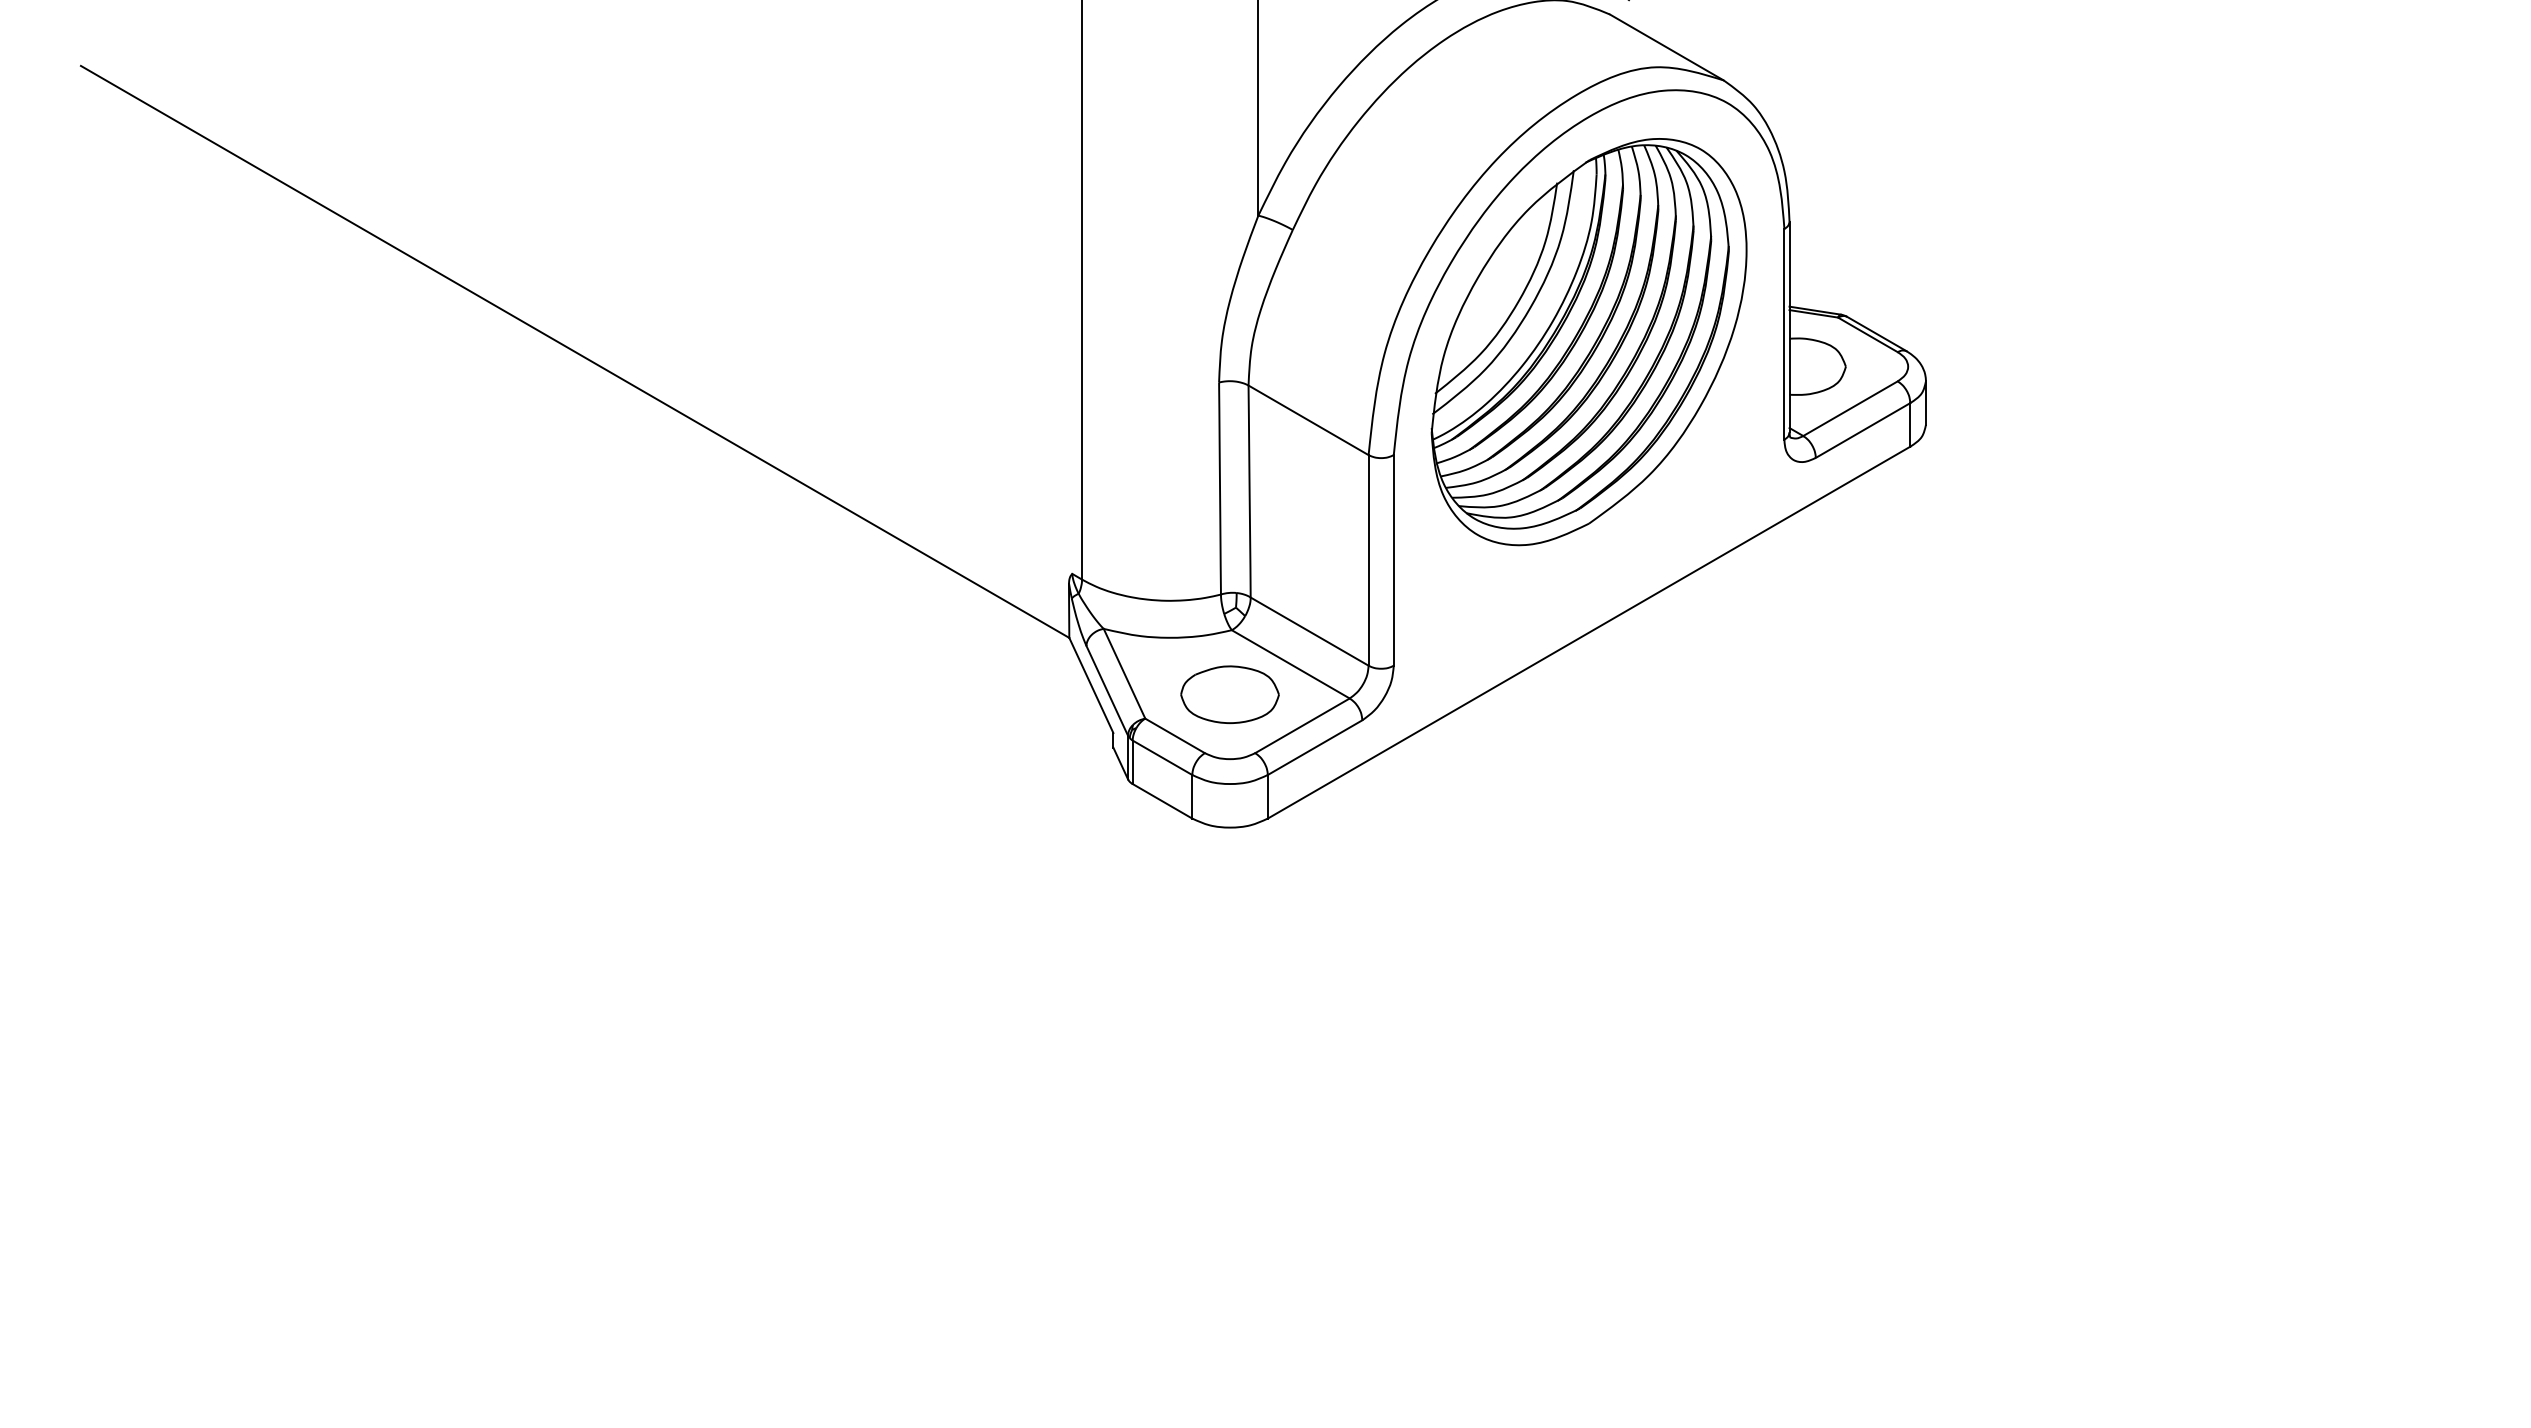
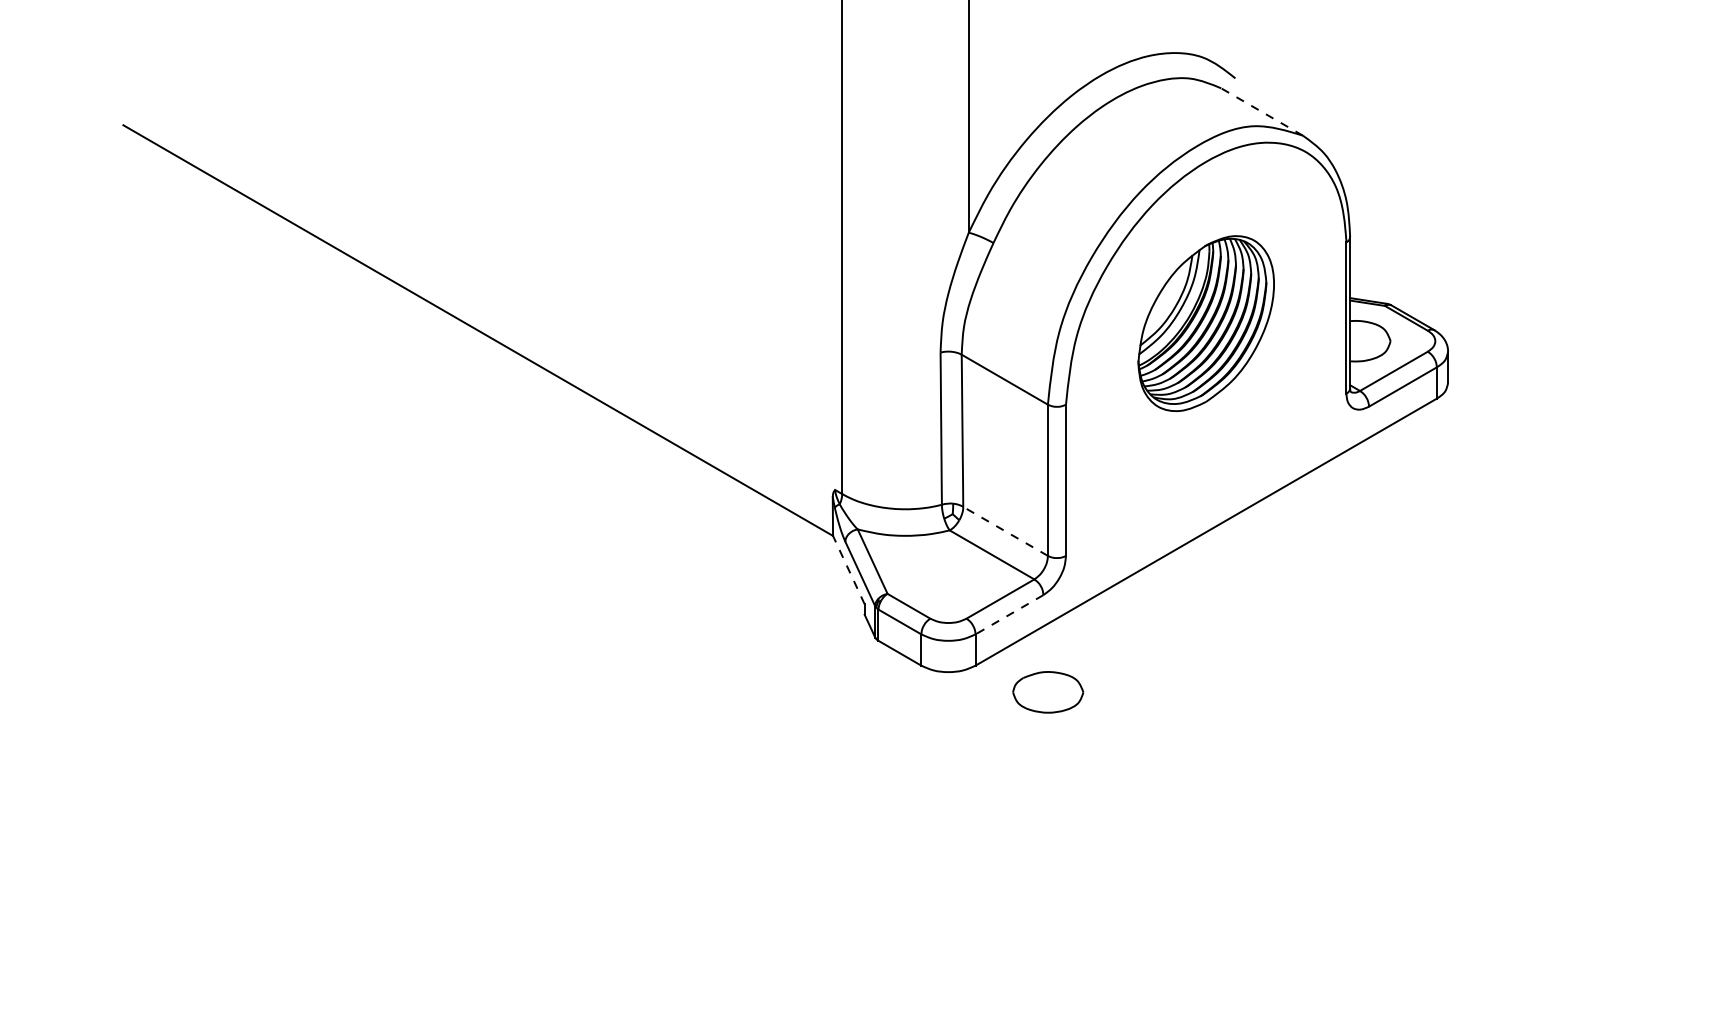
line: (1666, 47) -> (1261, 112), solid -> dashed
part: (1588, 342) -> (1205, 323), size x0.6
line: (1309, 631) -> (1005, 531), solid -> dashed
line: (1091, 685) -> (848, 570), solid -> dashed
part: (1229, 694) -> (1047, 692), moved
line: (1315, 747) -> (1009, 614), solid -> dashed

